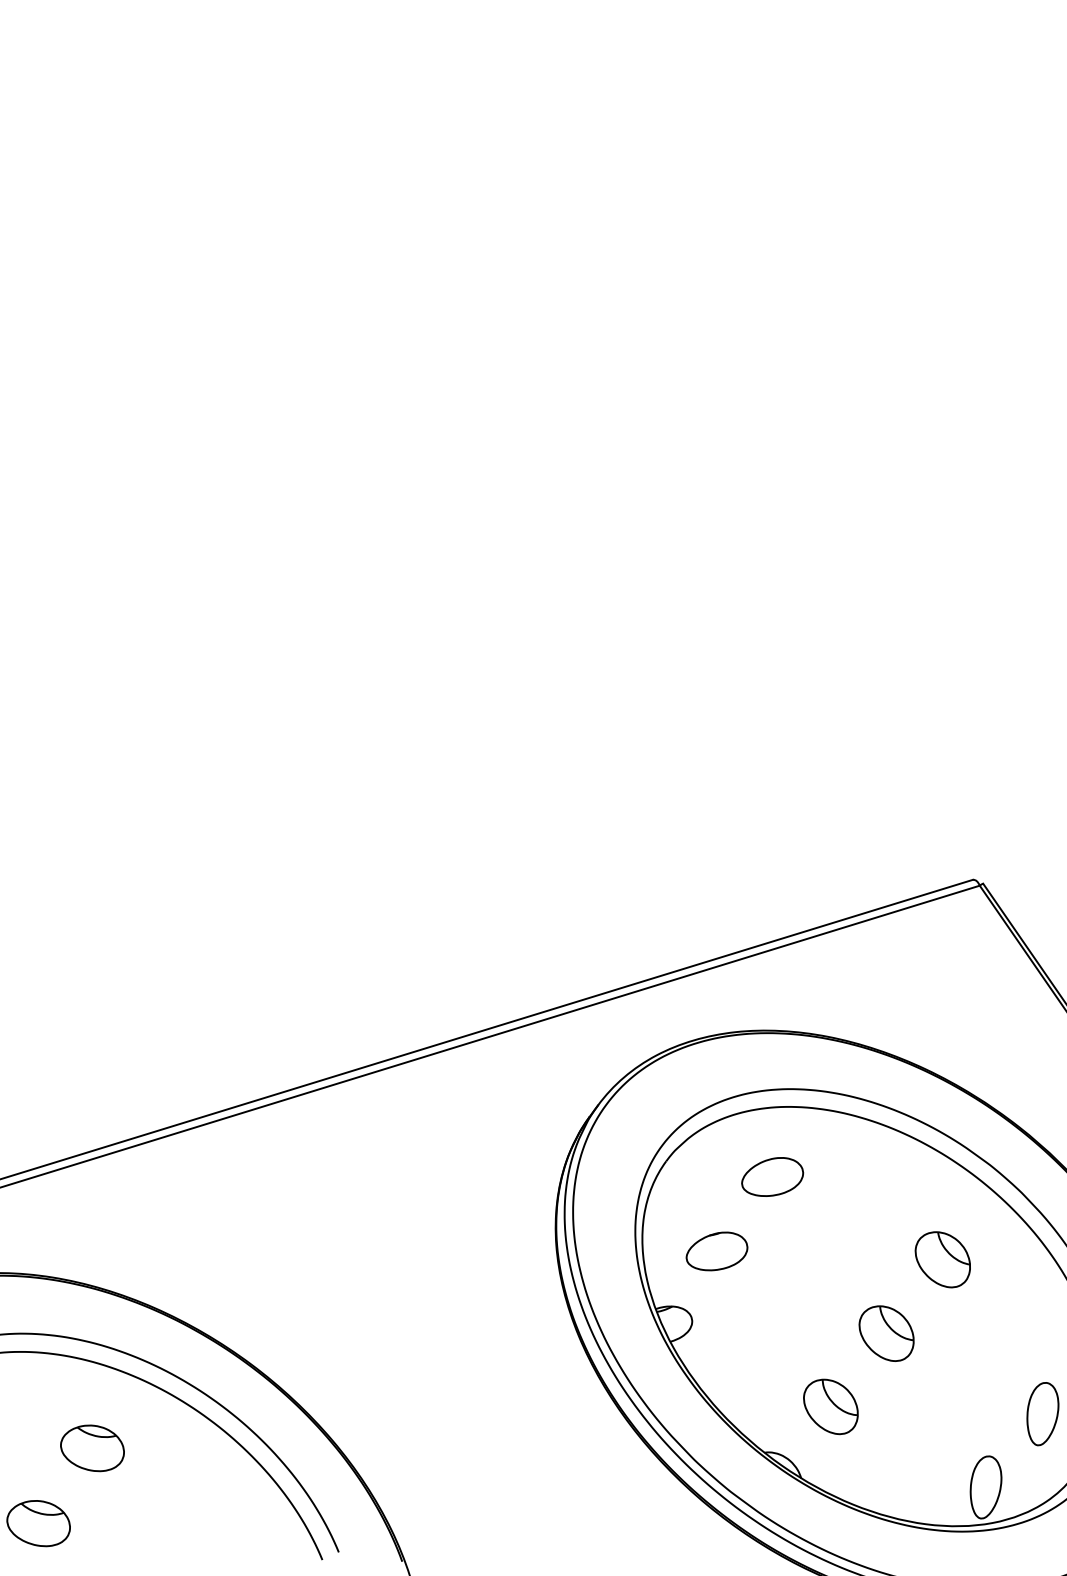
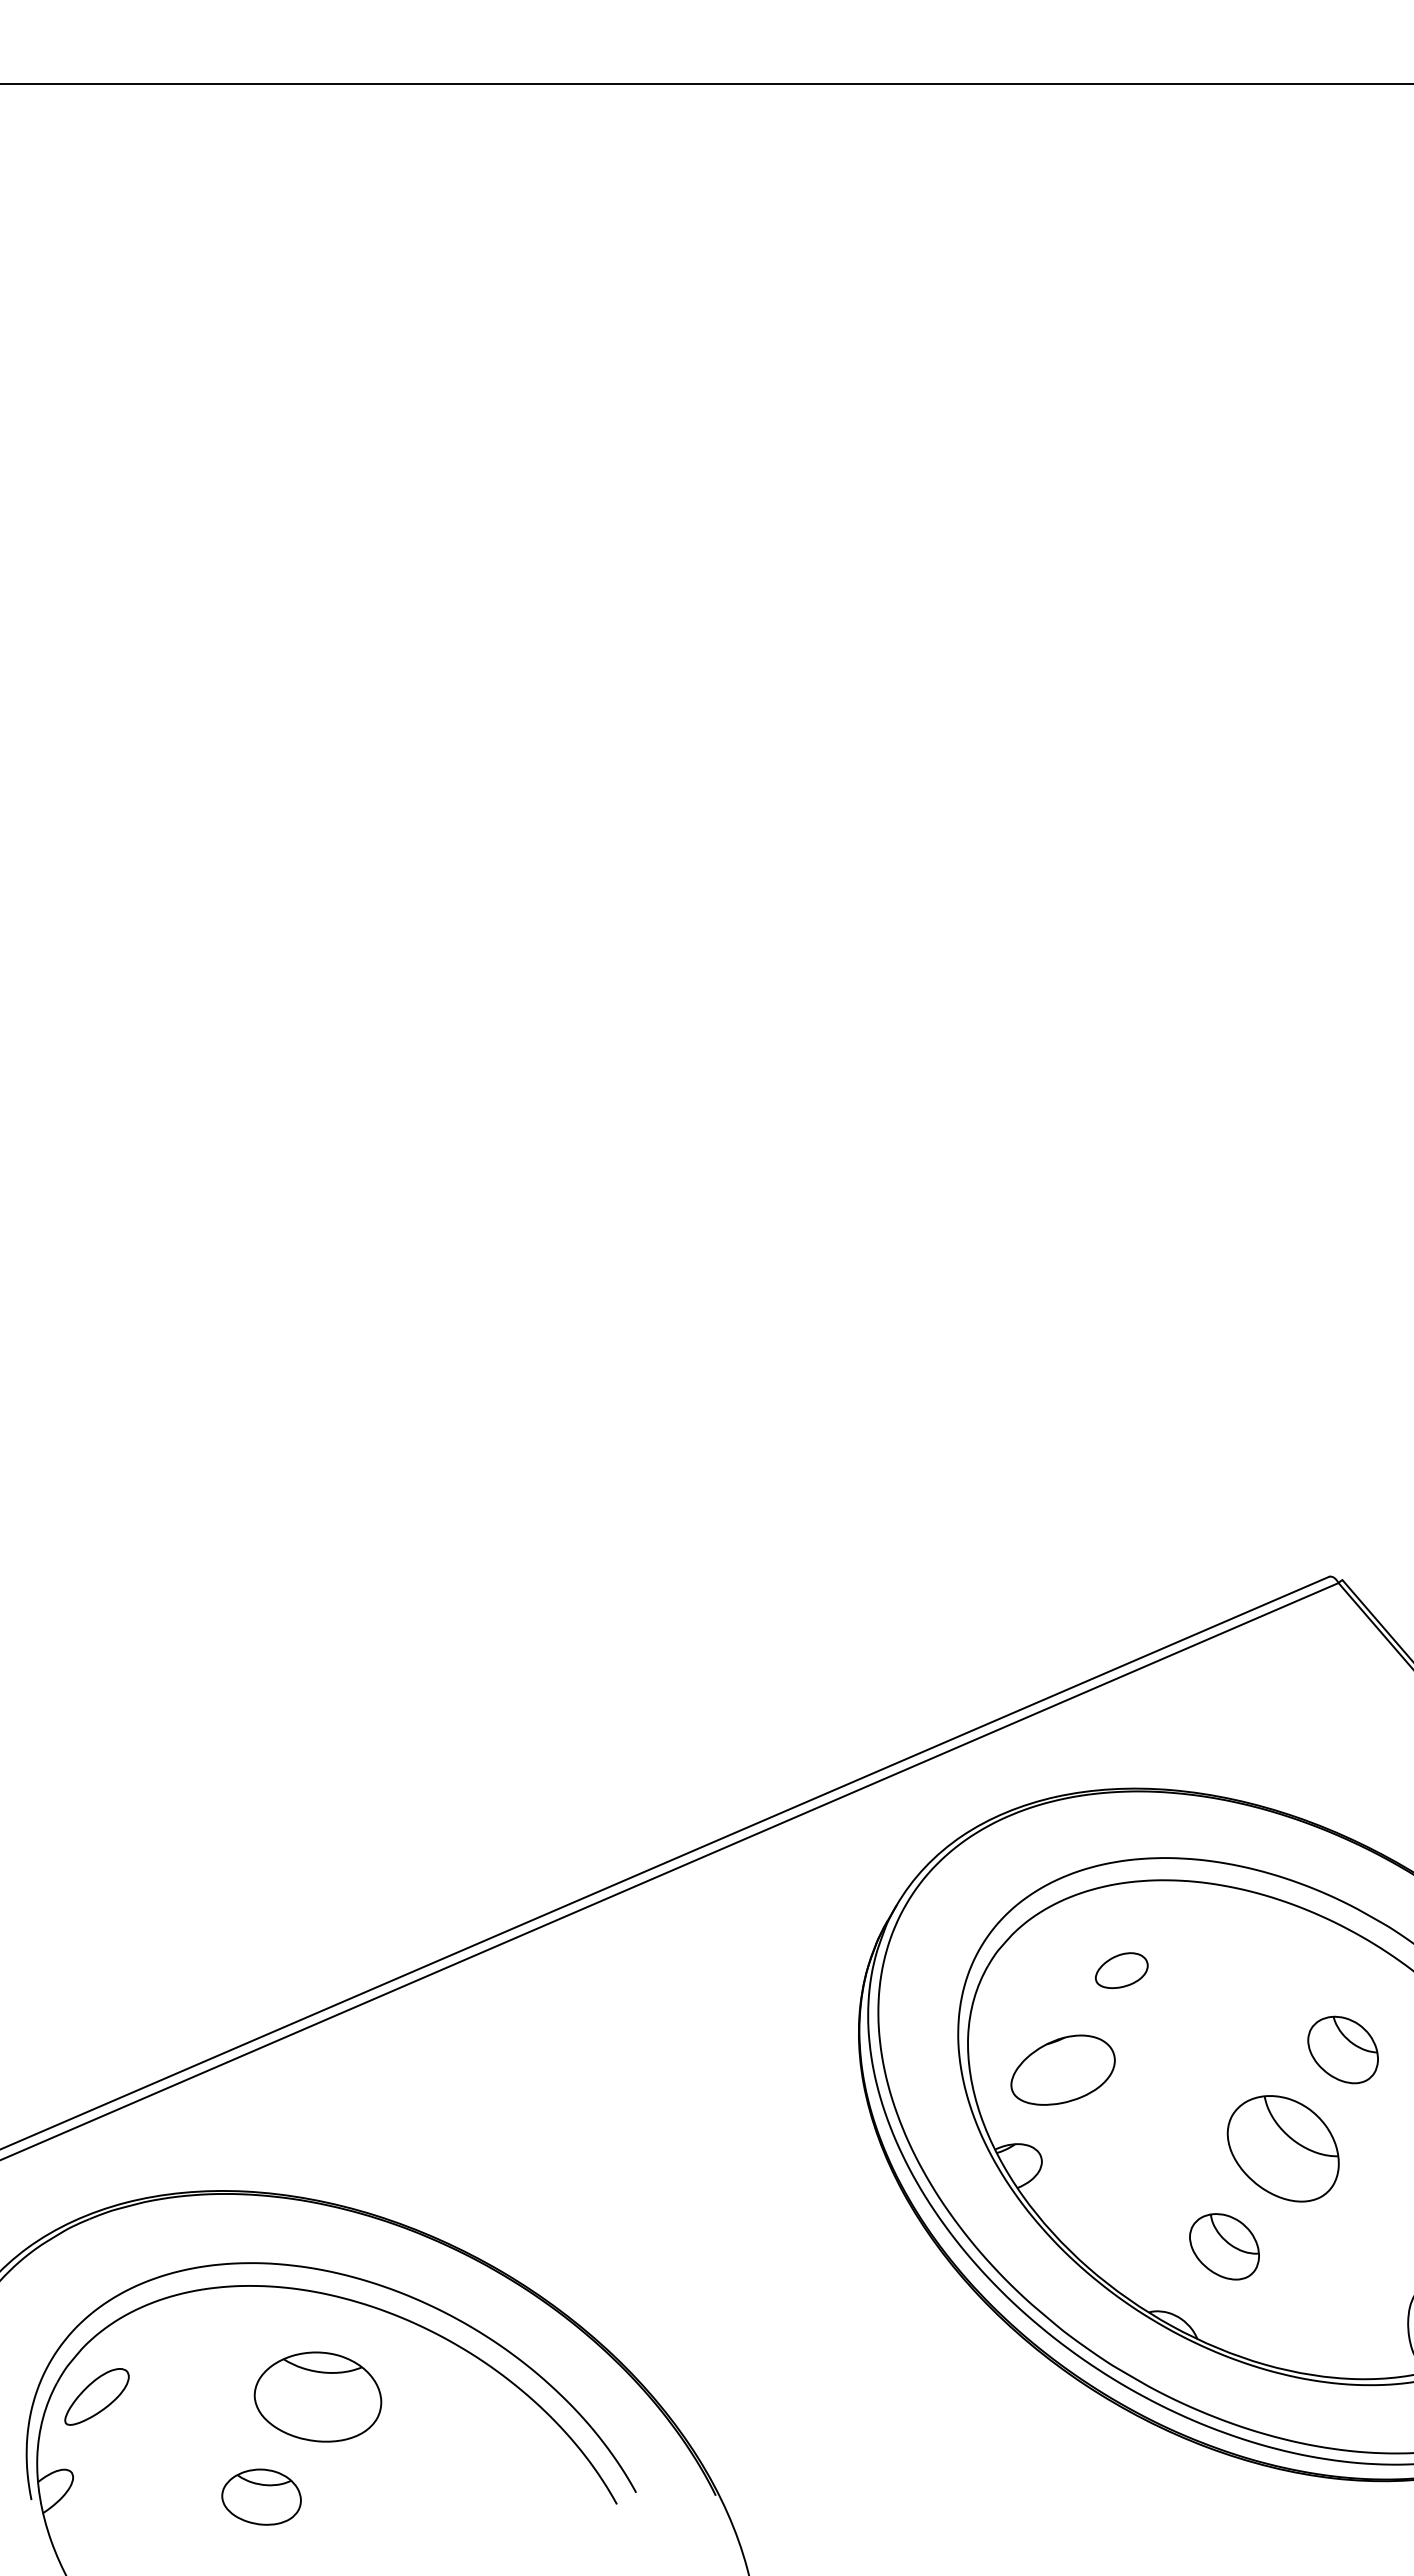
part: (772, 1176) -> (1121, 1970), size x0.7
part: (717, 1250) -> (1063, 2069), size x1.4
part: (886, 1333) -> (1283, 2148), size x1.6
part: (92, 1447) -> (317, 2396), size x1.6

